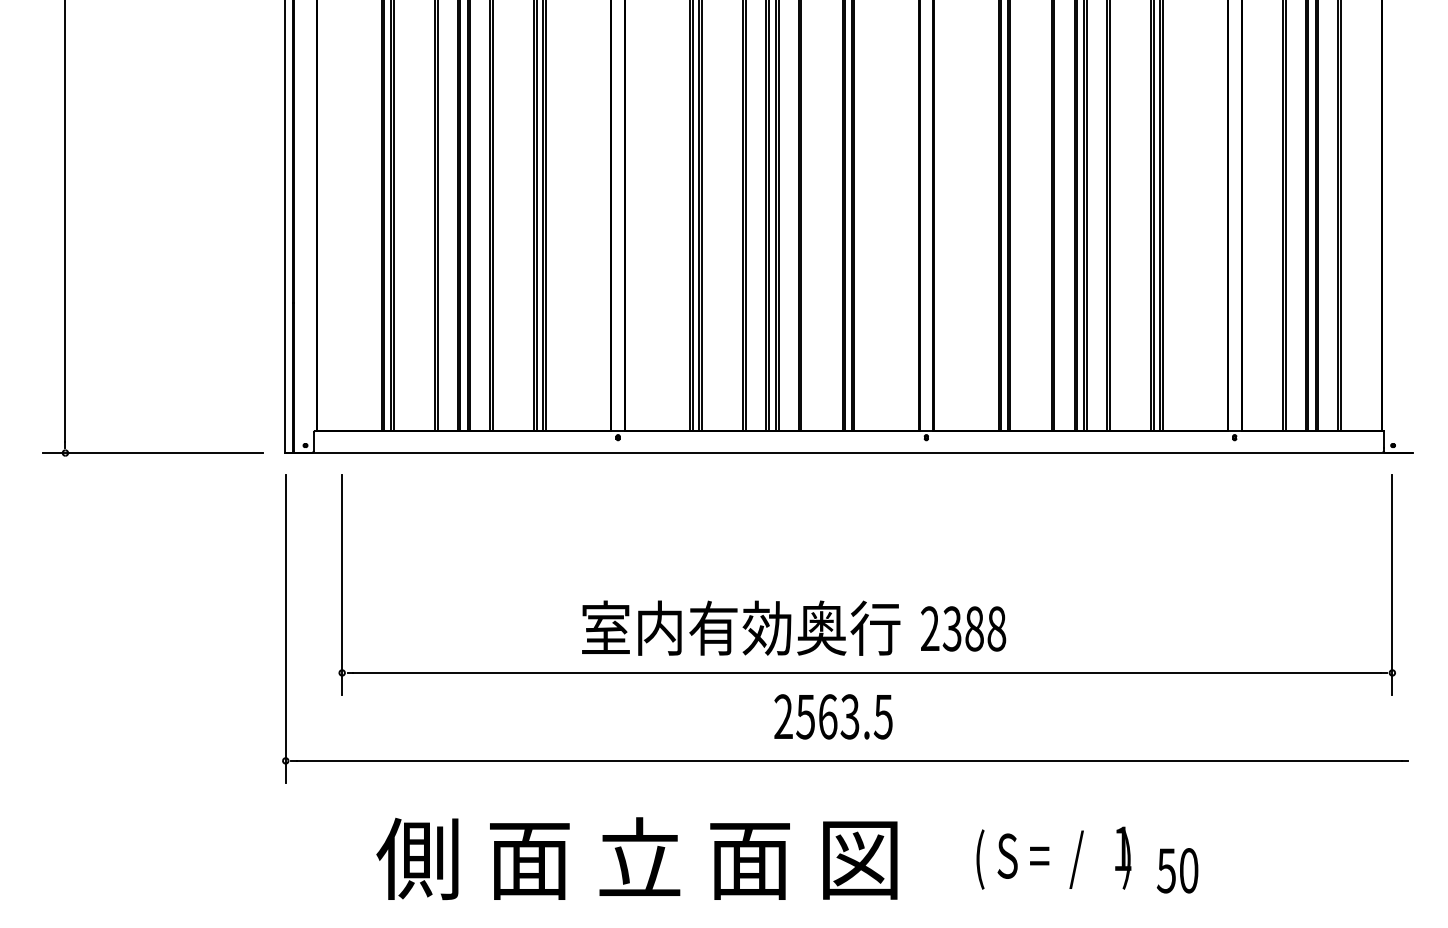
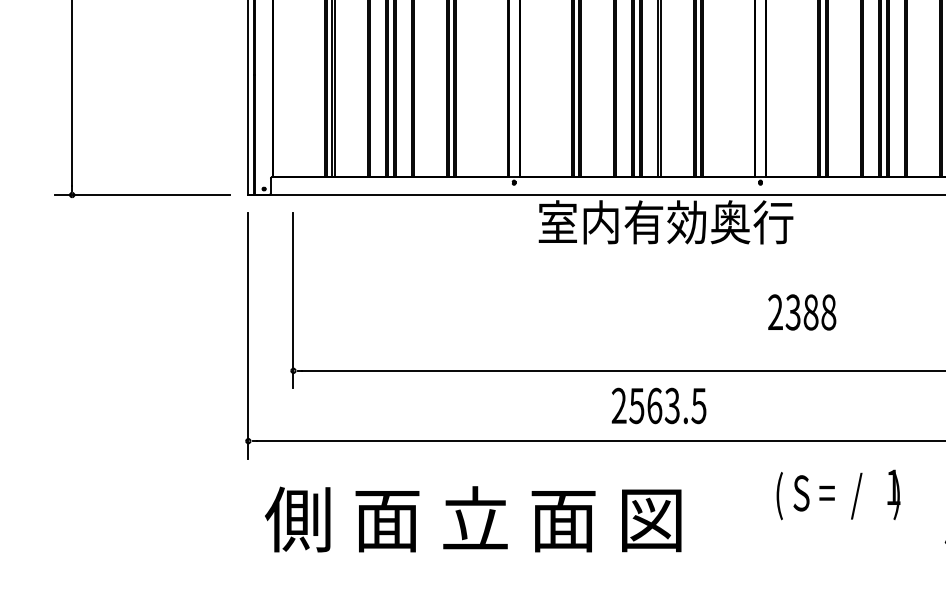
text: (741, 627) -> (666, 221), moved
text: (963, 628) -> (802, 312), moved
text: (833, 716) -> (659, 405), moved
text: (1053, 857) -> (838, 494), moved
text: (636, 858) -> (472, 519), moved

